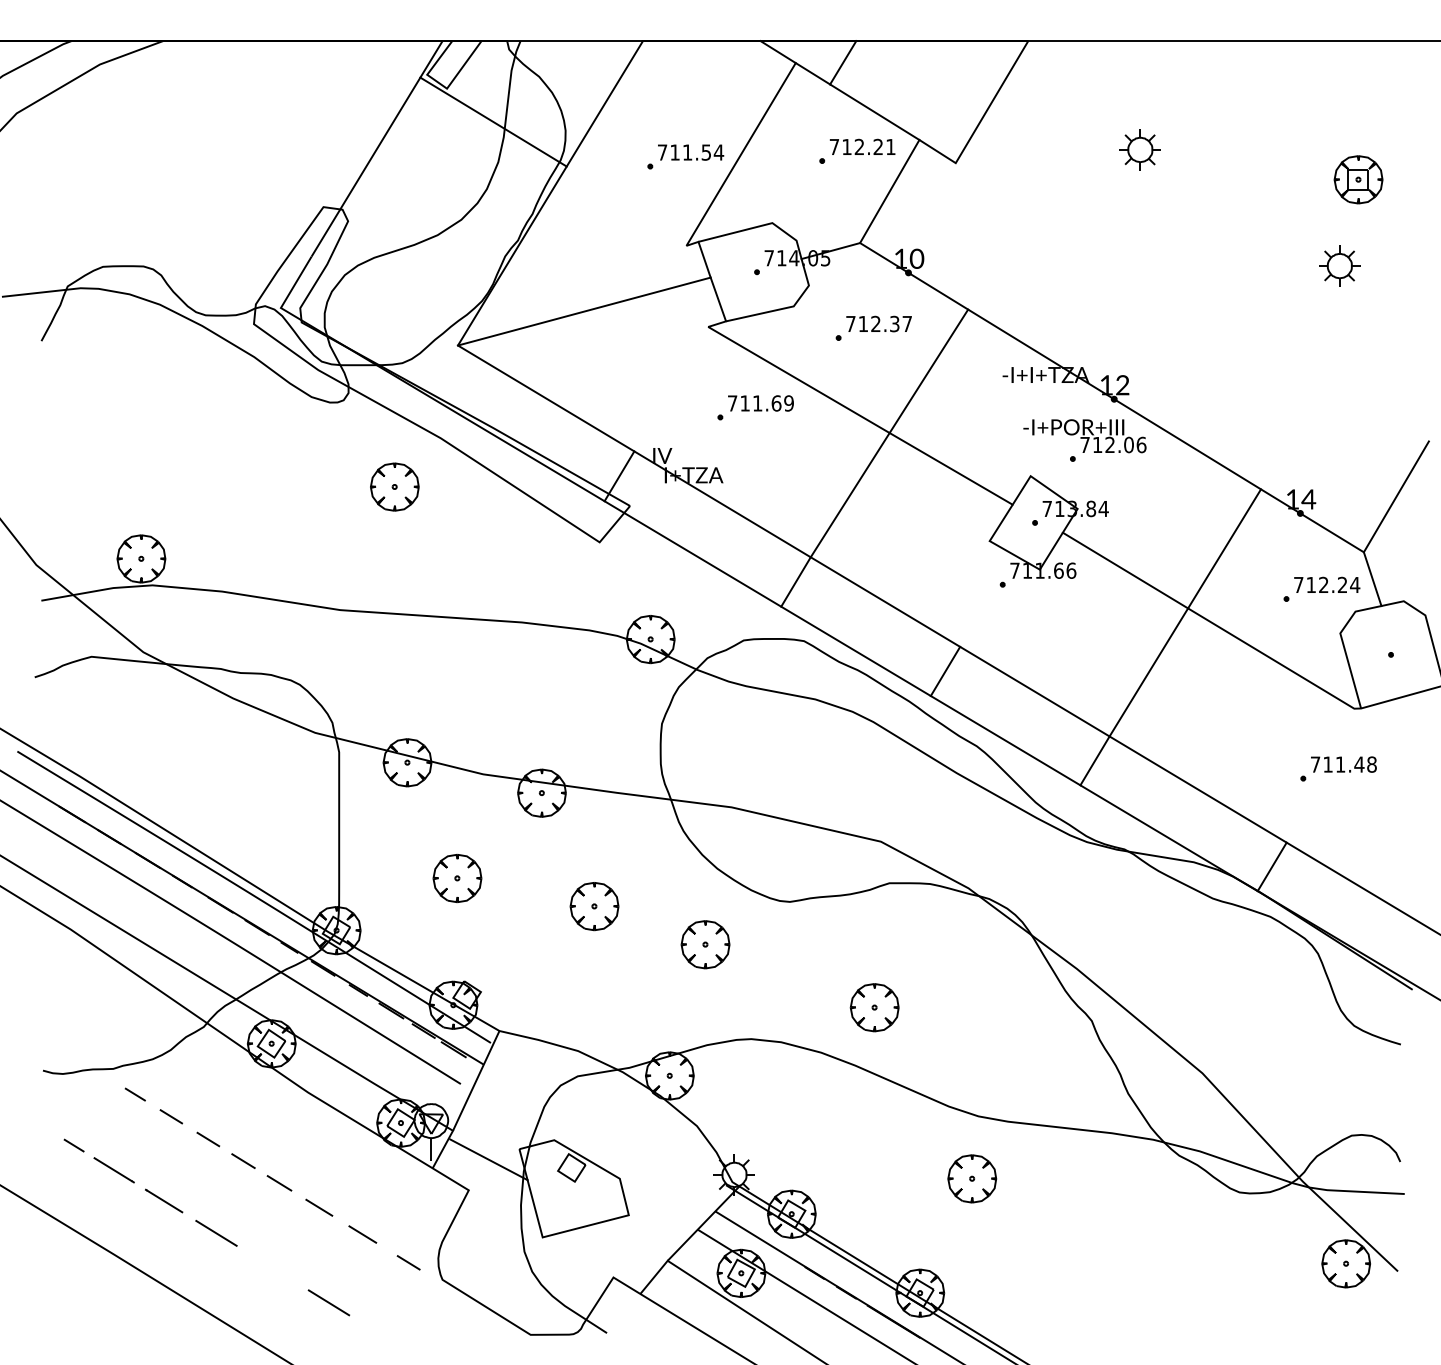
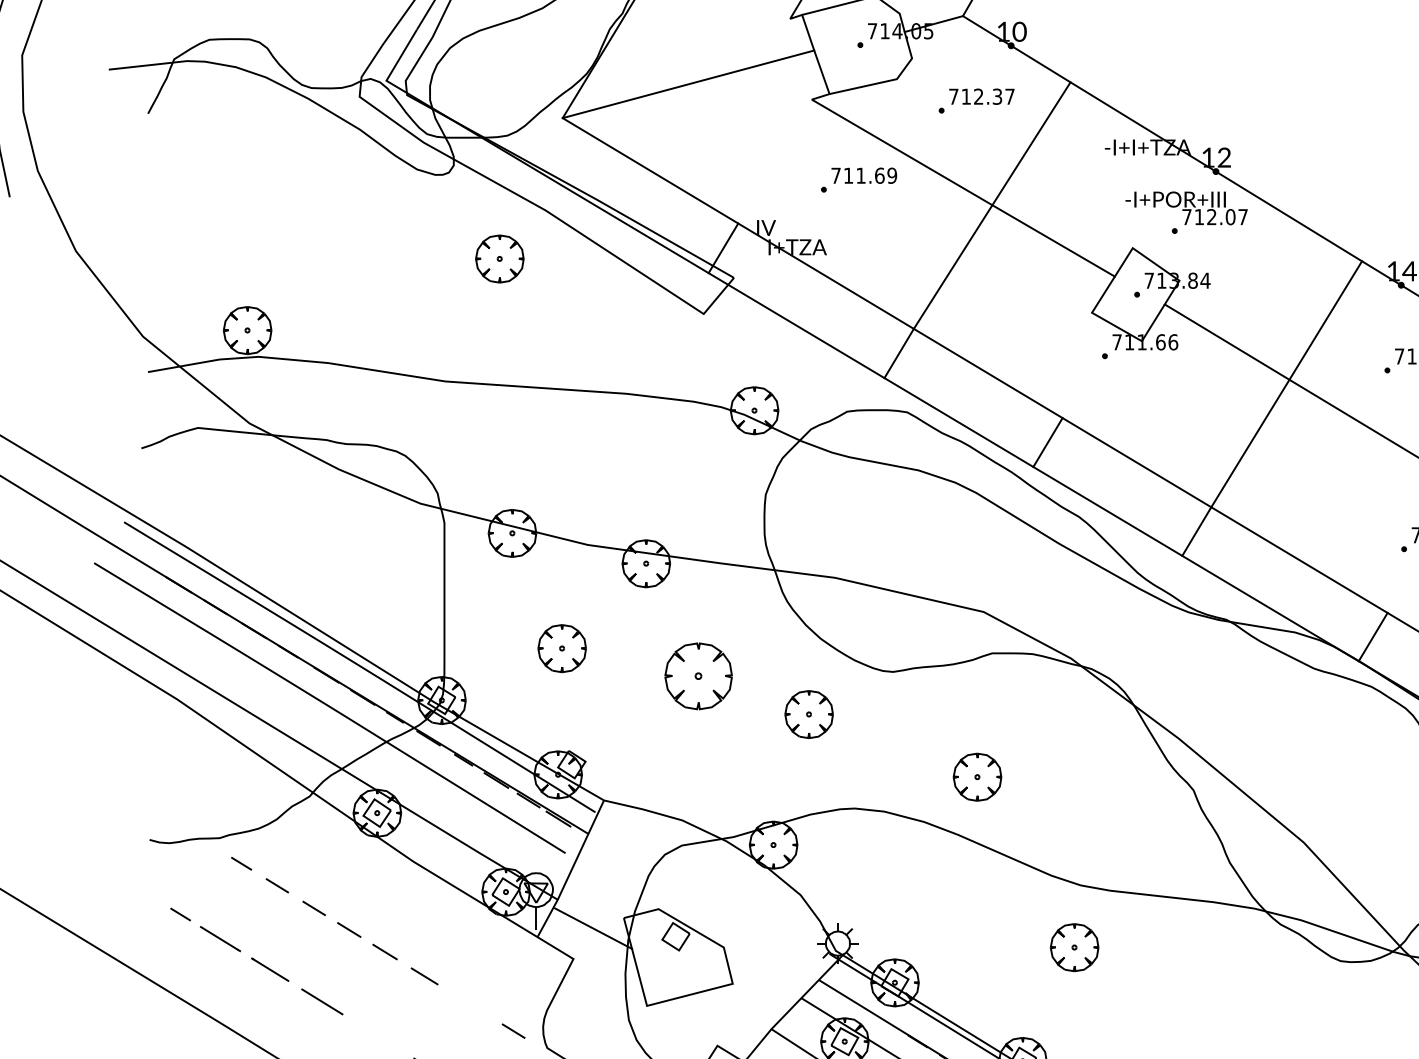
text: (1141, 444) -> (1243, 216), 712.06 -> 712.07
part: (594, 906) -> (698, 676), size x1.4
line: (362, 1234) -> (467, 1003), removed

